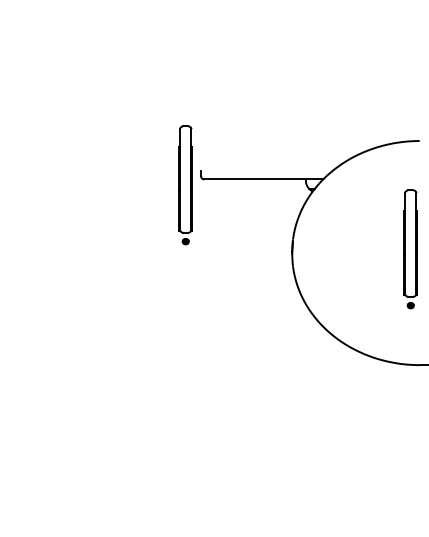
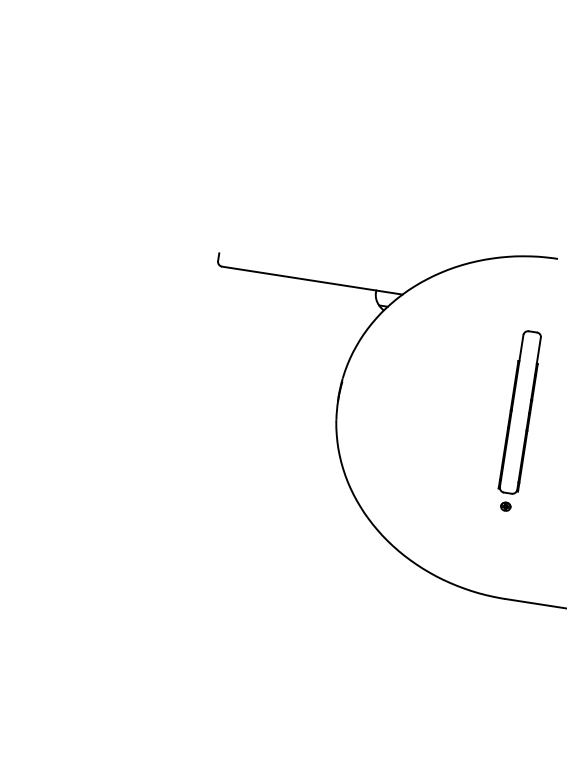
part: (185, 185) -> (192, 271), removed

